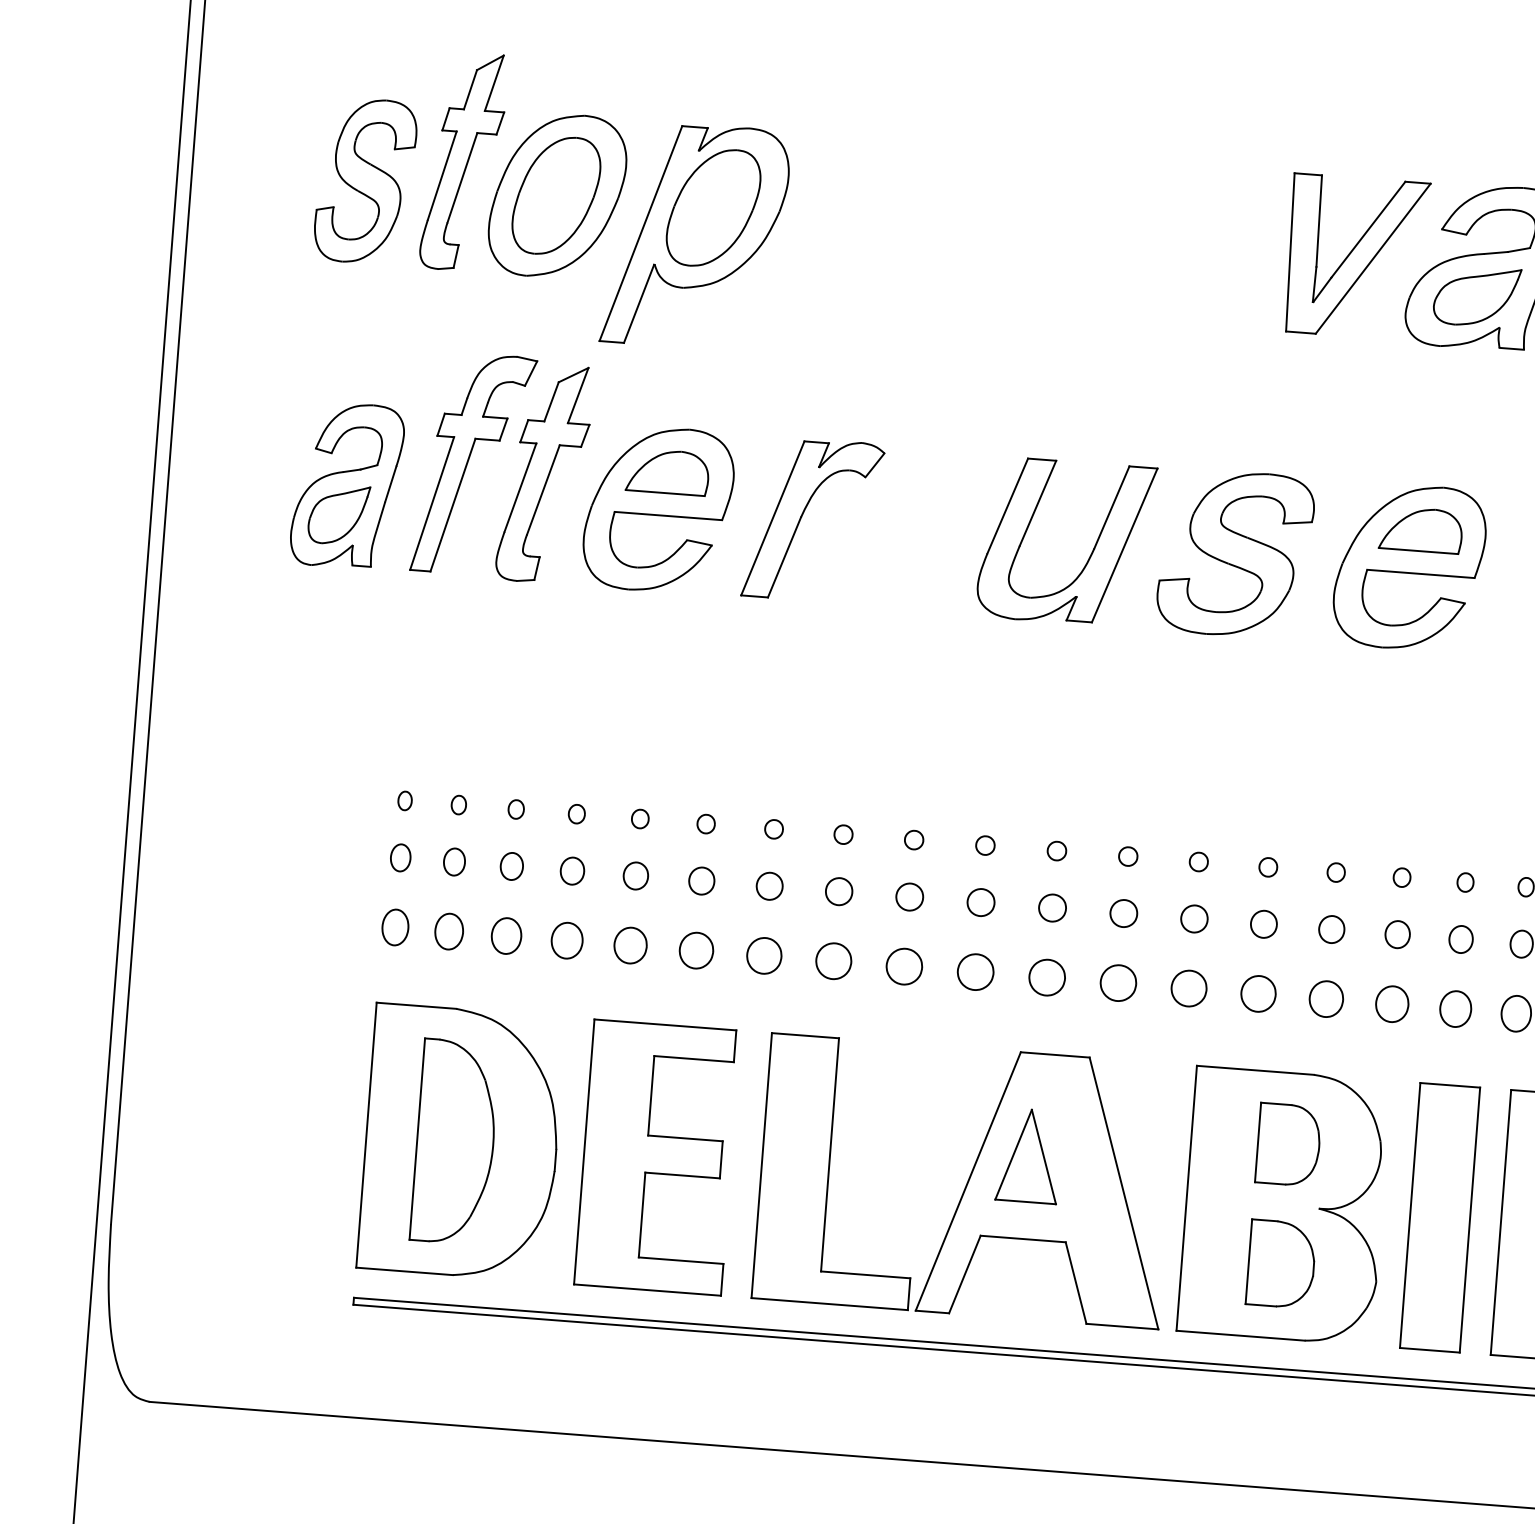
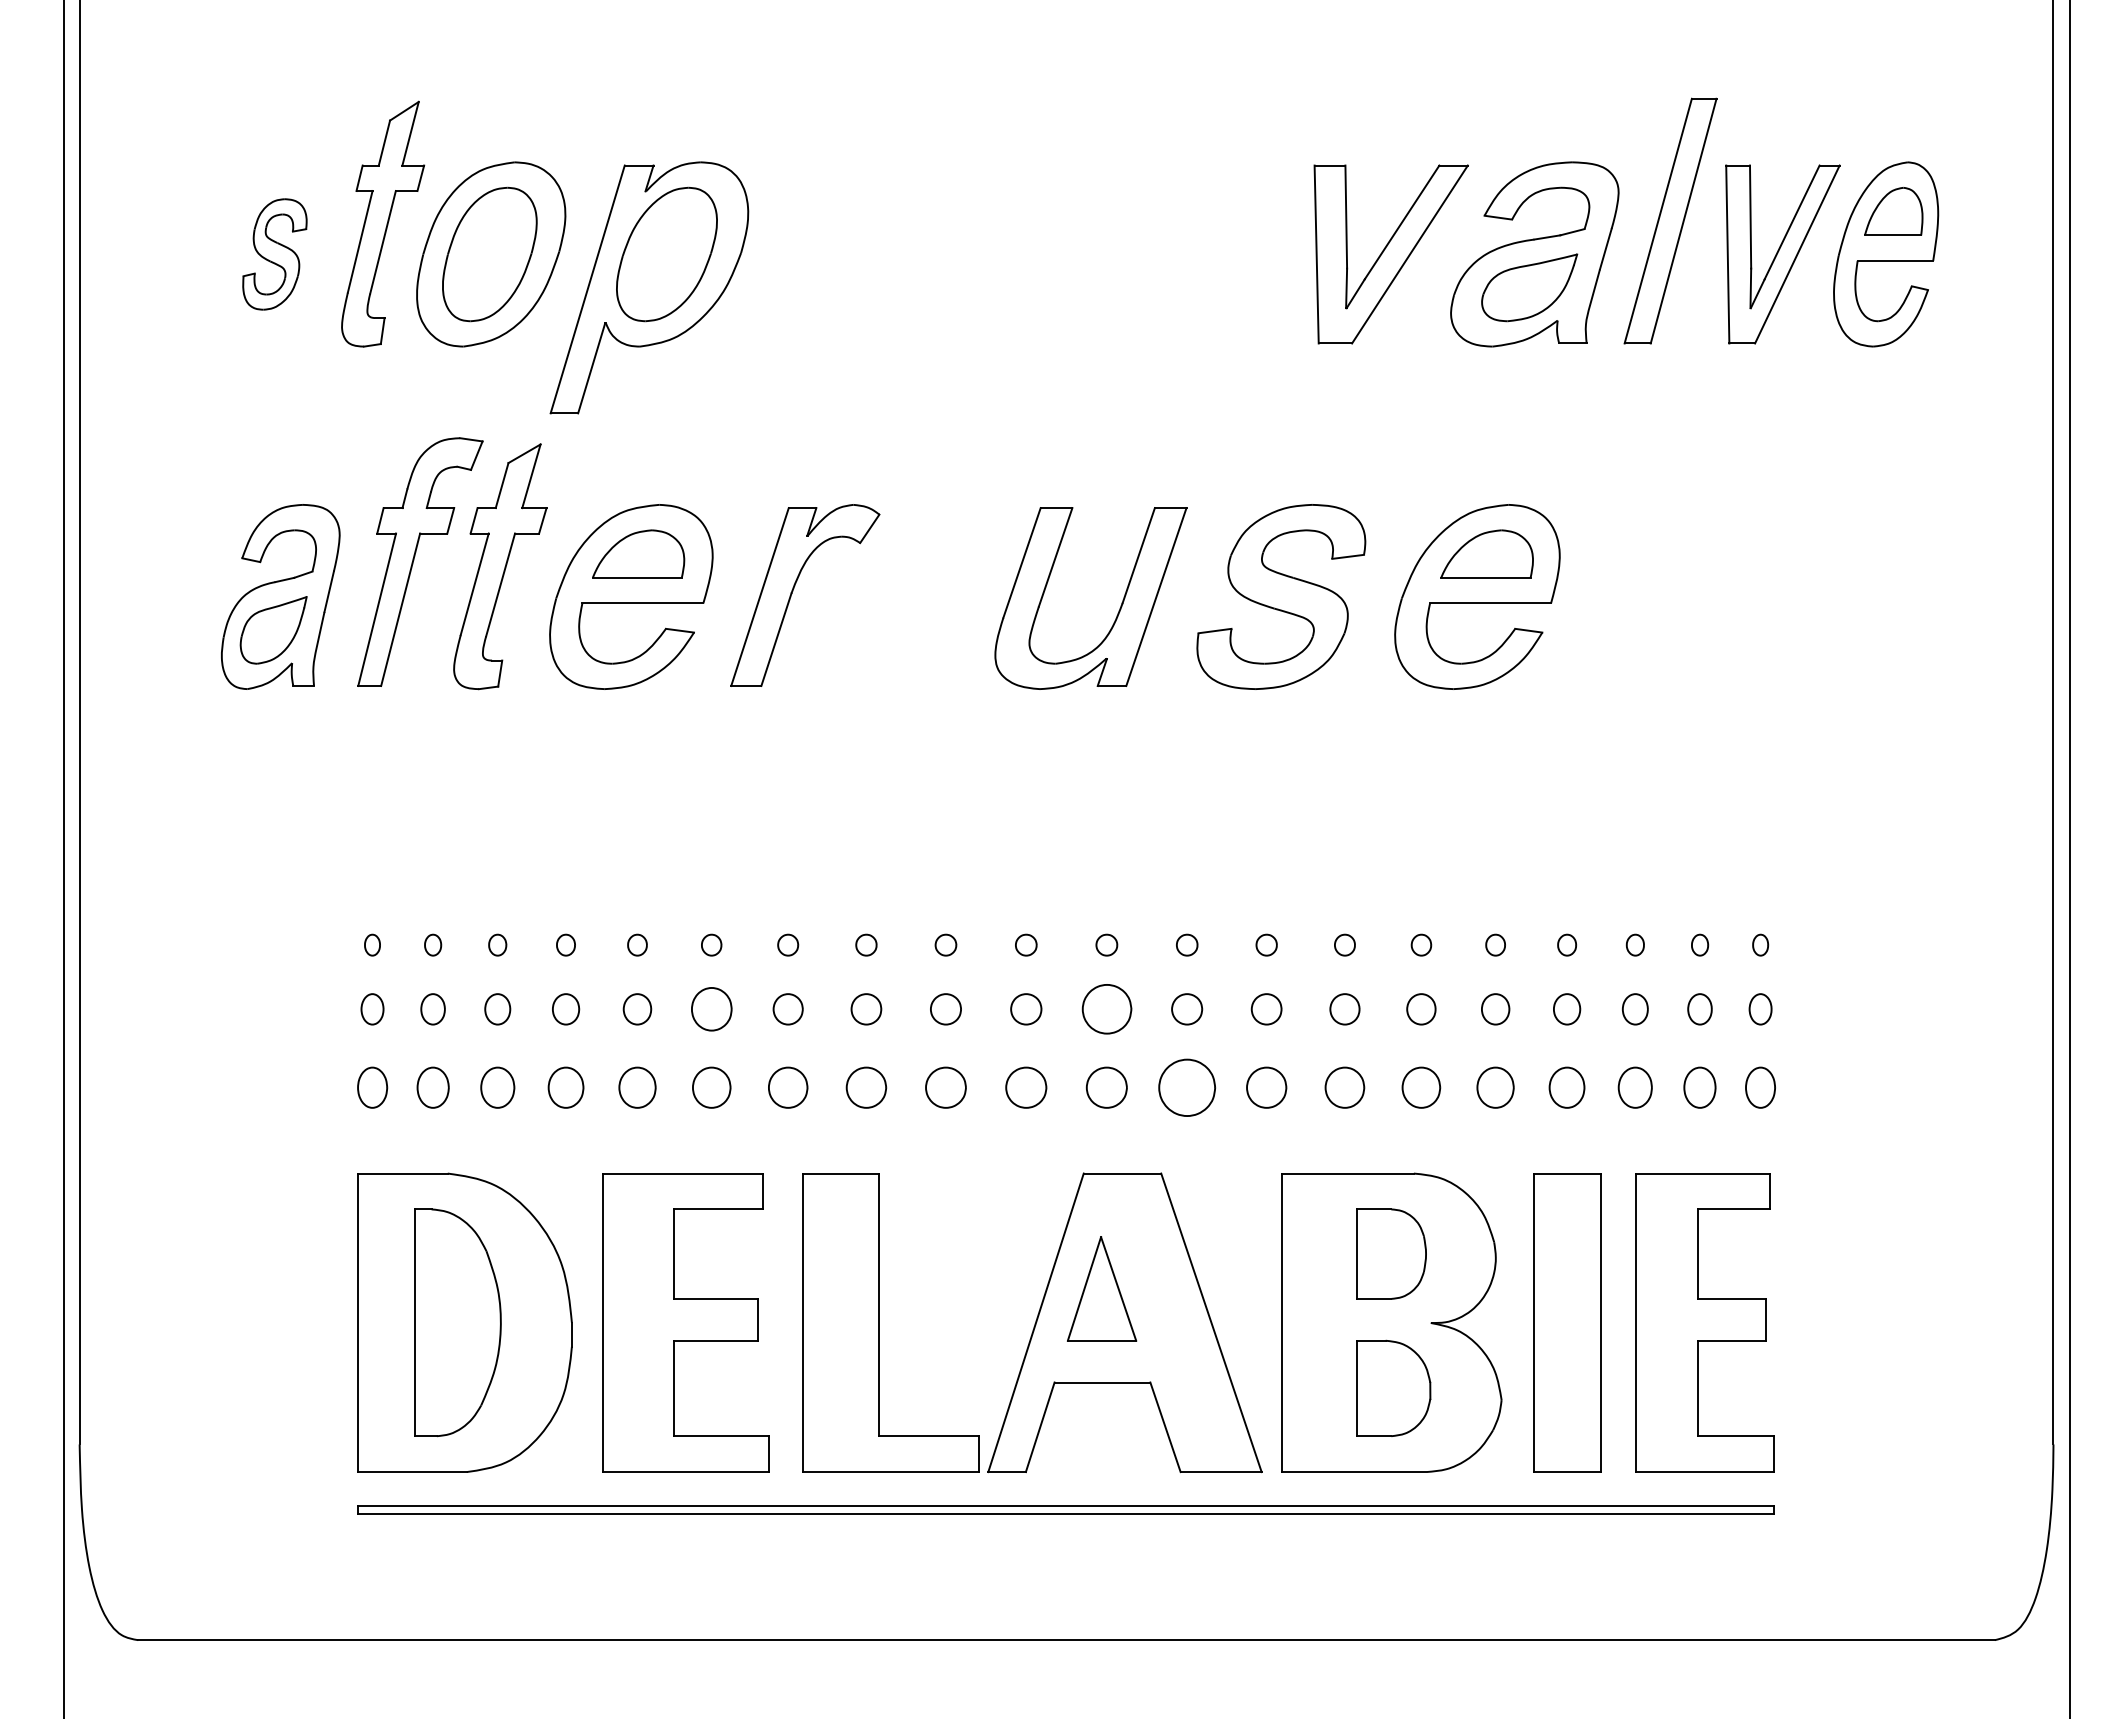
part: (365, 181) -> (274, 254), size x0.6
part: (701, 881) -> (711, 1009), size x1.4
part: (1052, 908) -> (1106, 1009), size x1.6
part: (1117, 982) -> (1186, 1087), size x1.4

